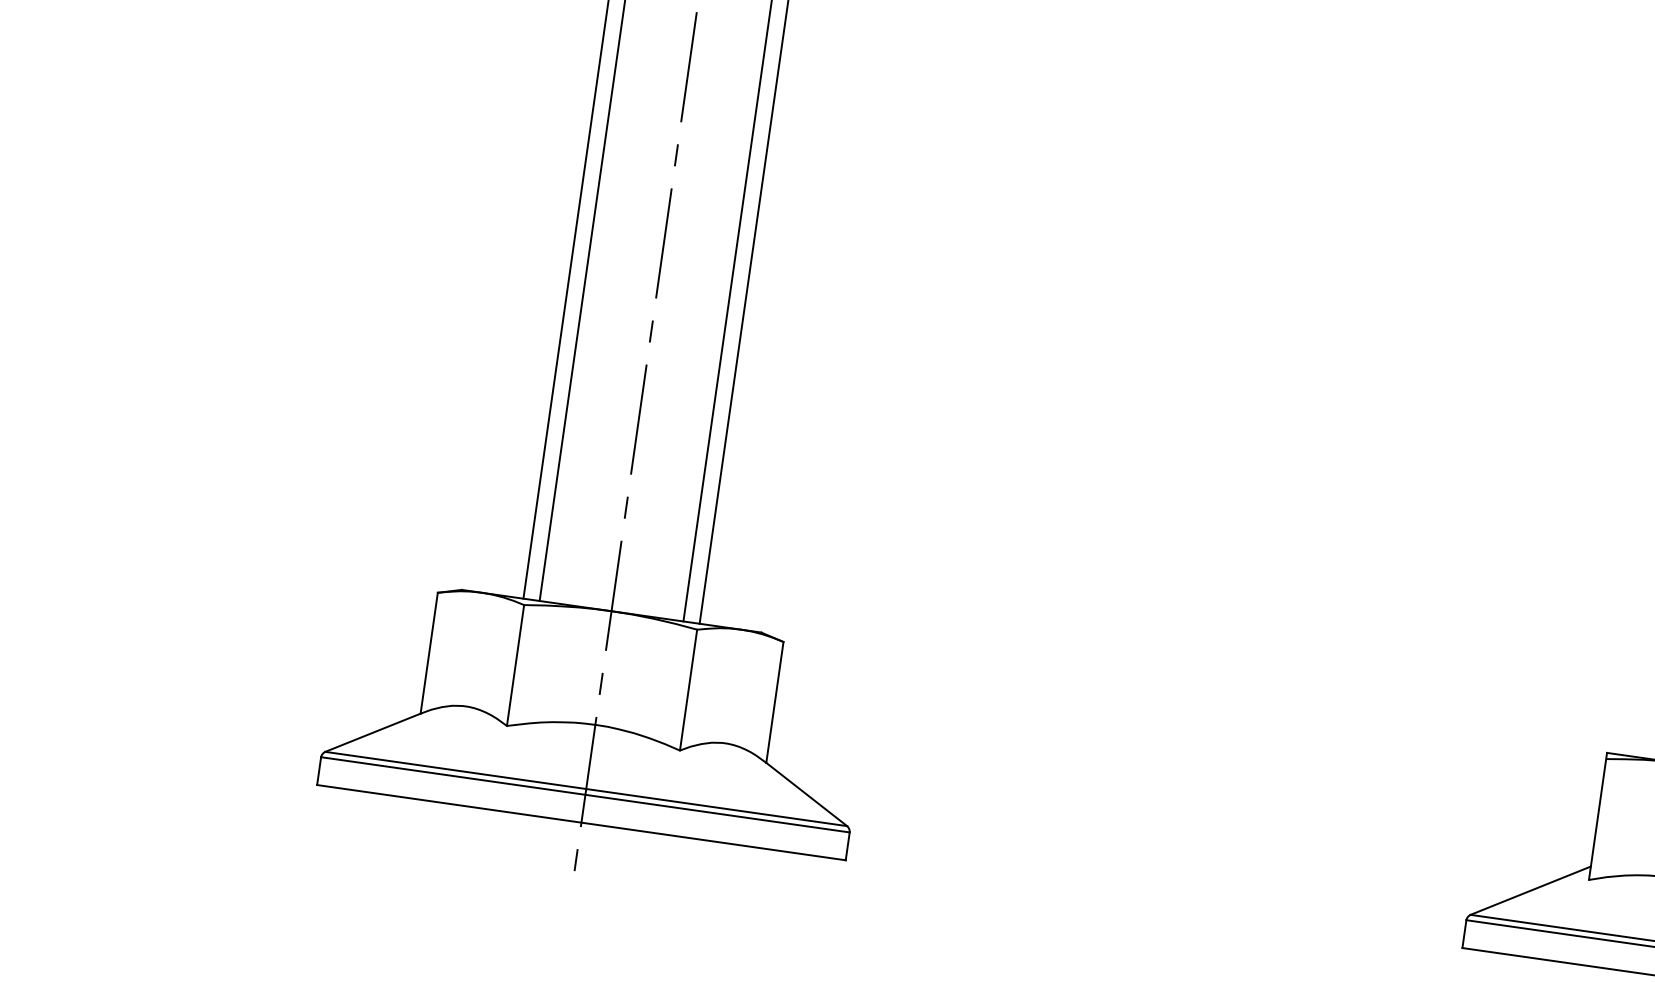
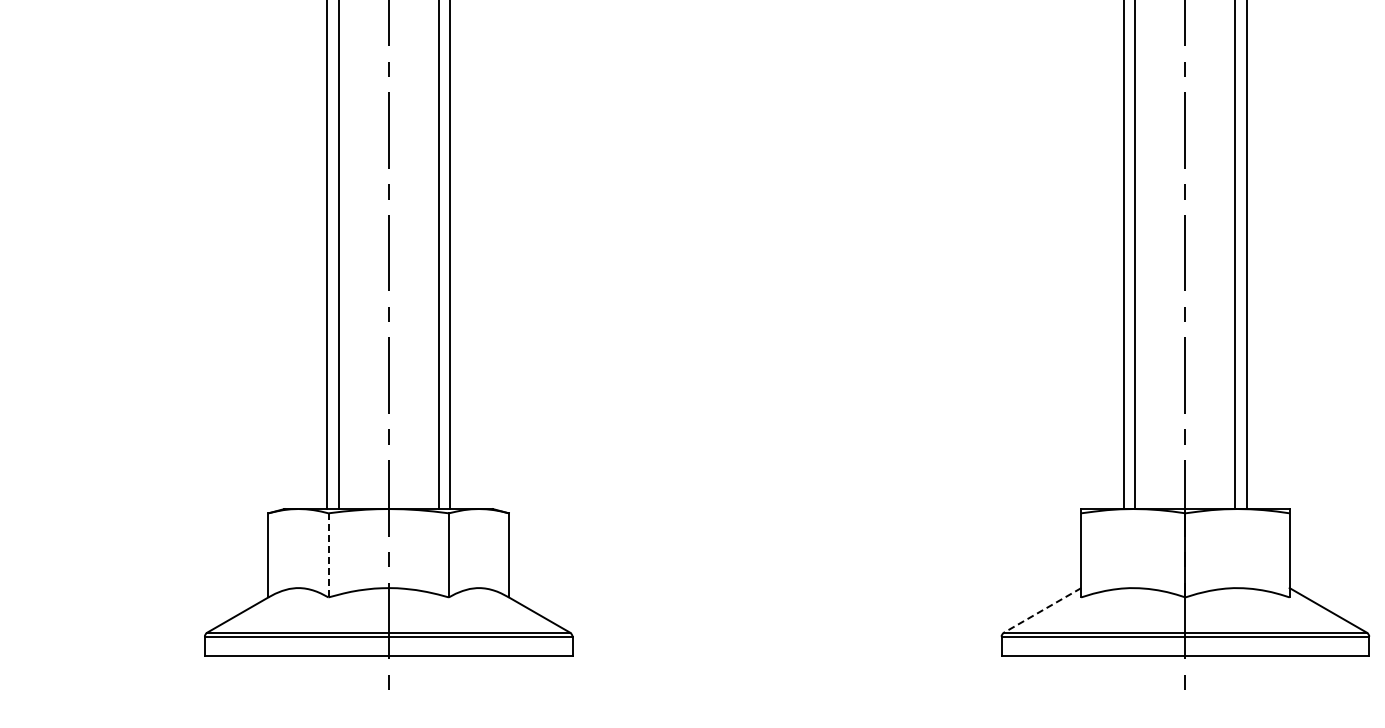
line: (515, 665) -> (328, 555), solid -> dashed
line: (1530, 890) -> (1042, 610), solid -> dashed

